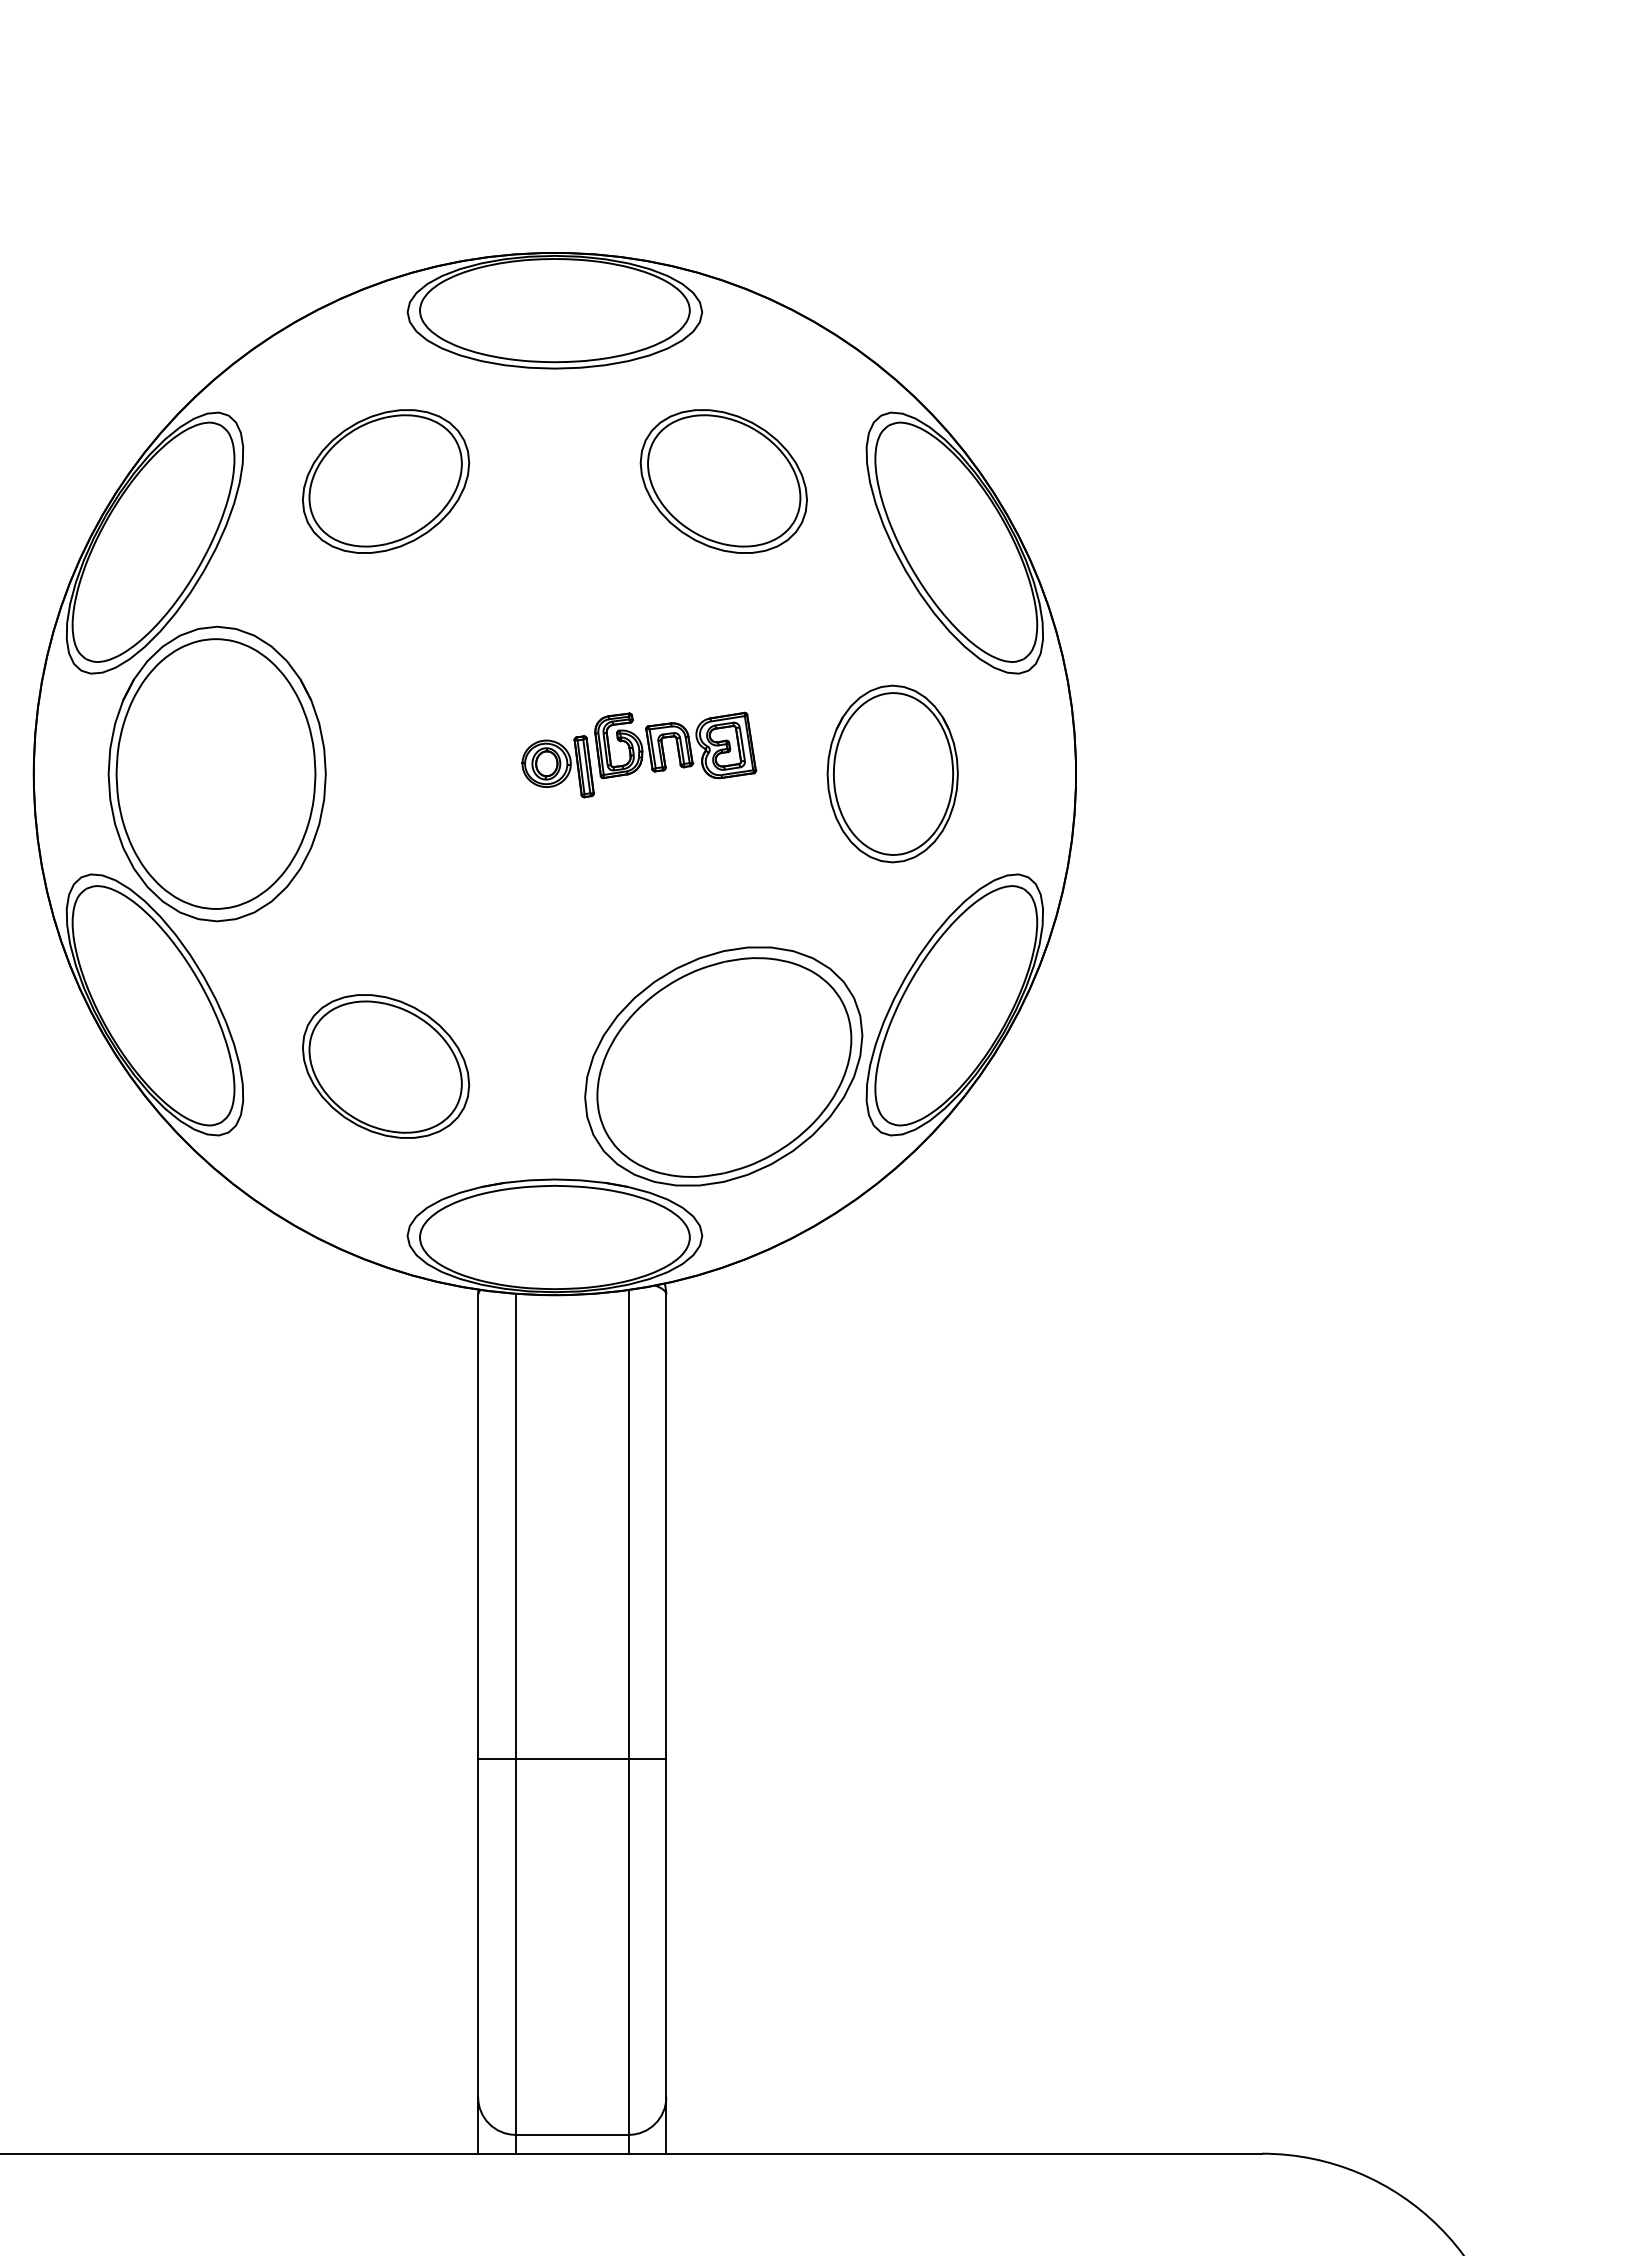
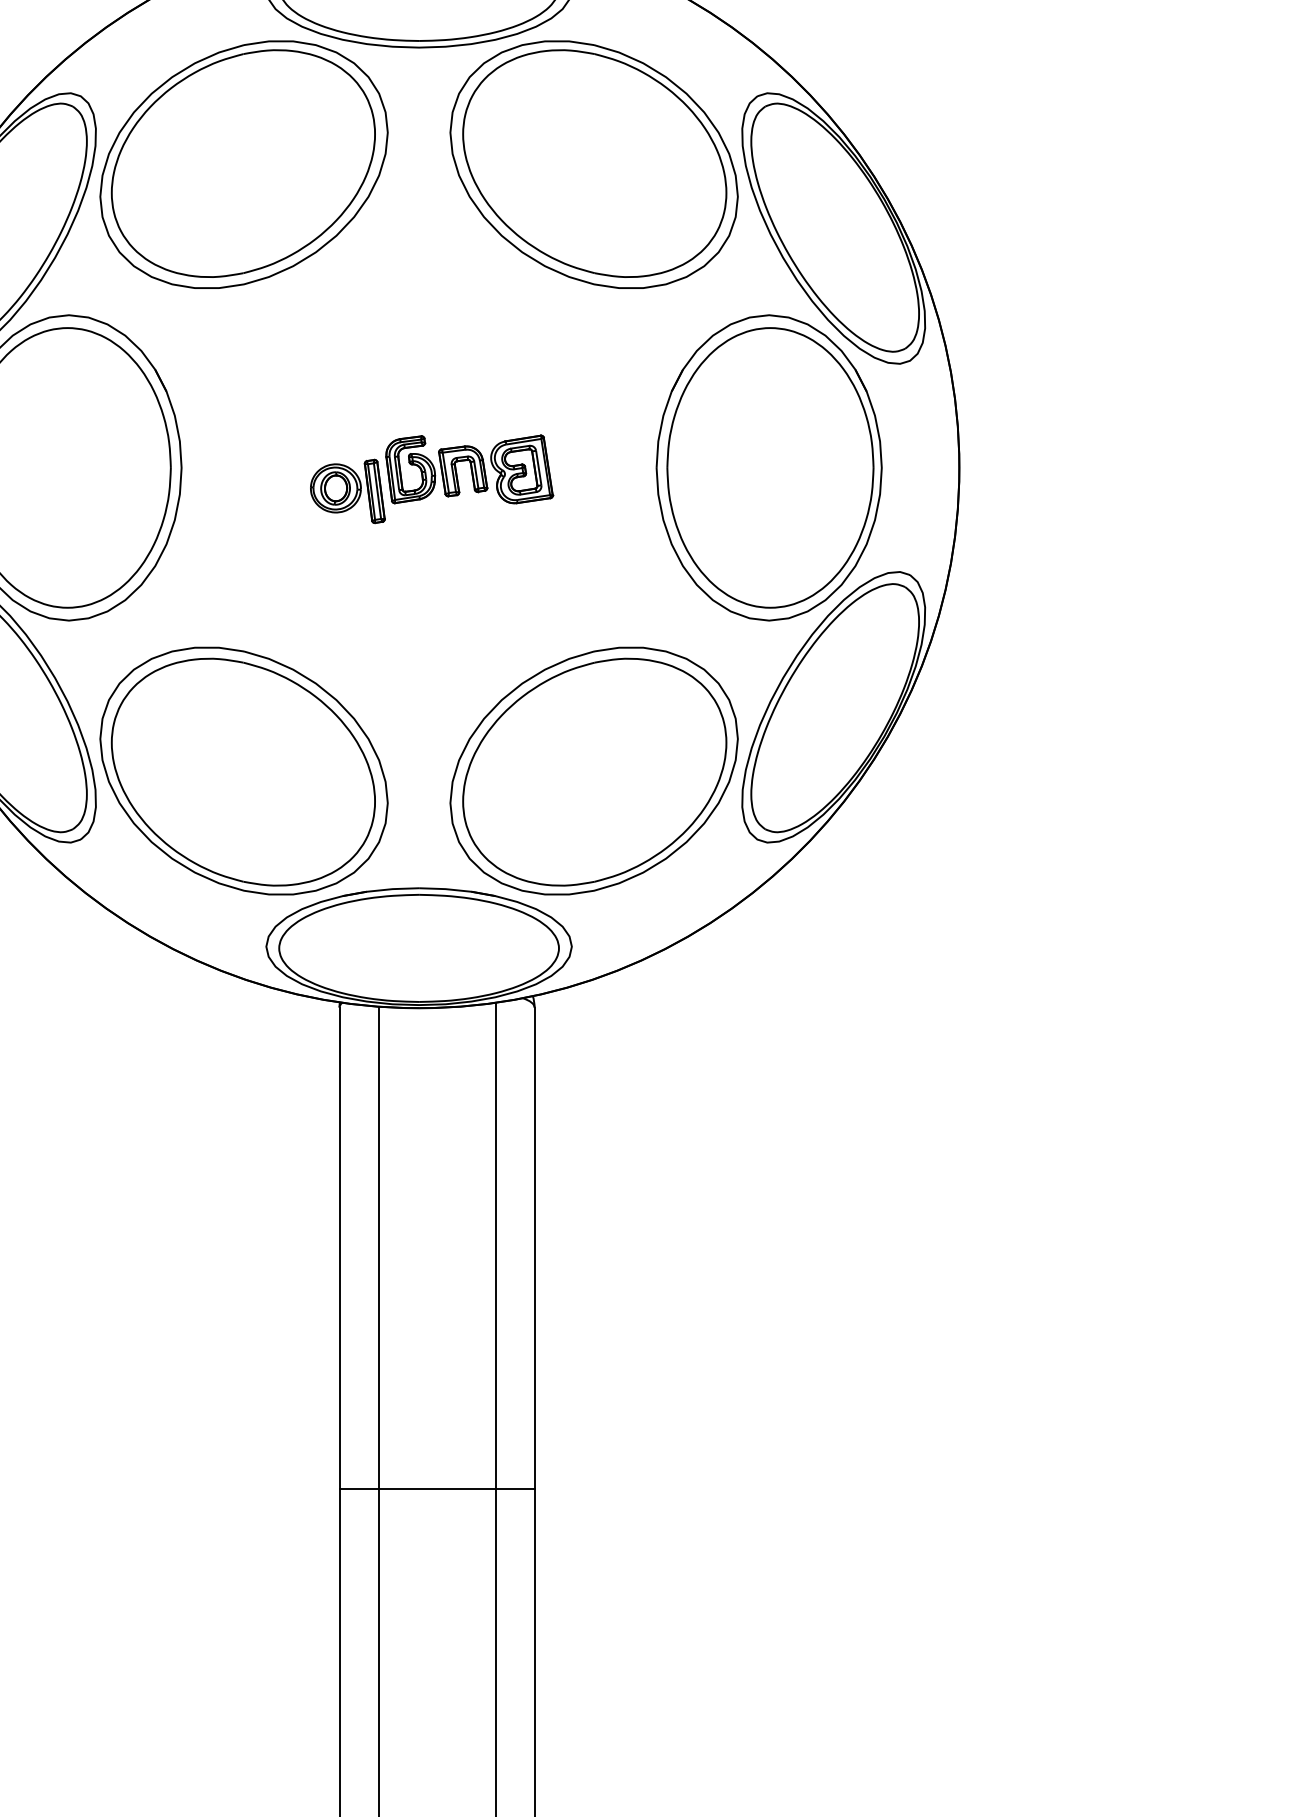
part: (385, 481) -> (243, 164), size x1.67
part: (723, 481) -> (593, 164), size x1.67
part: (639, 754) -> (432, 478), moved
part: (892, 773) -> (769, 467), size x1.67
part: (385, 1066) -> (243, 771), size x1.67

